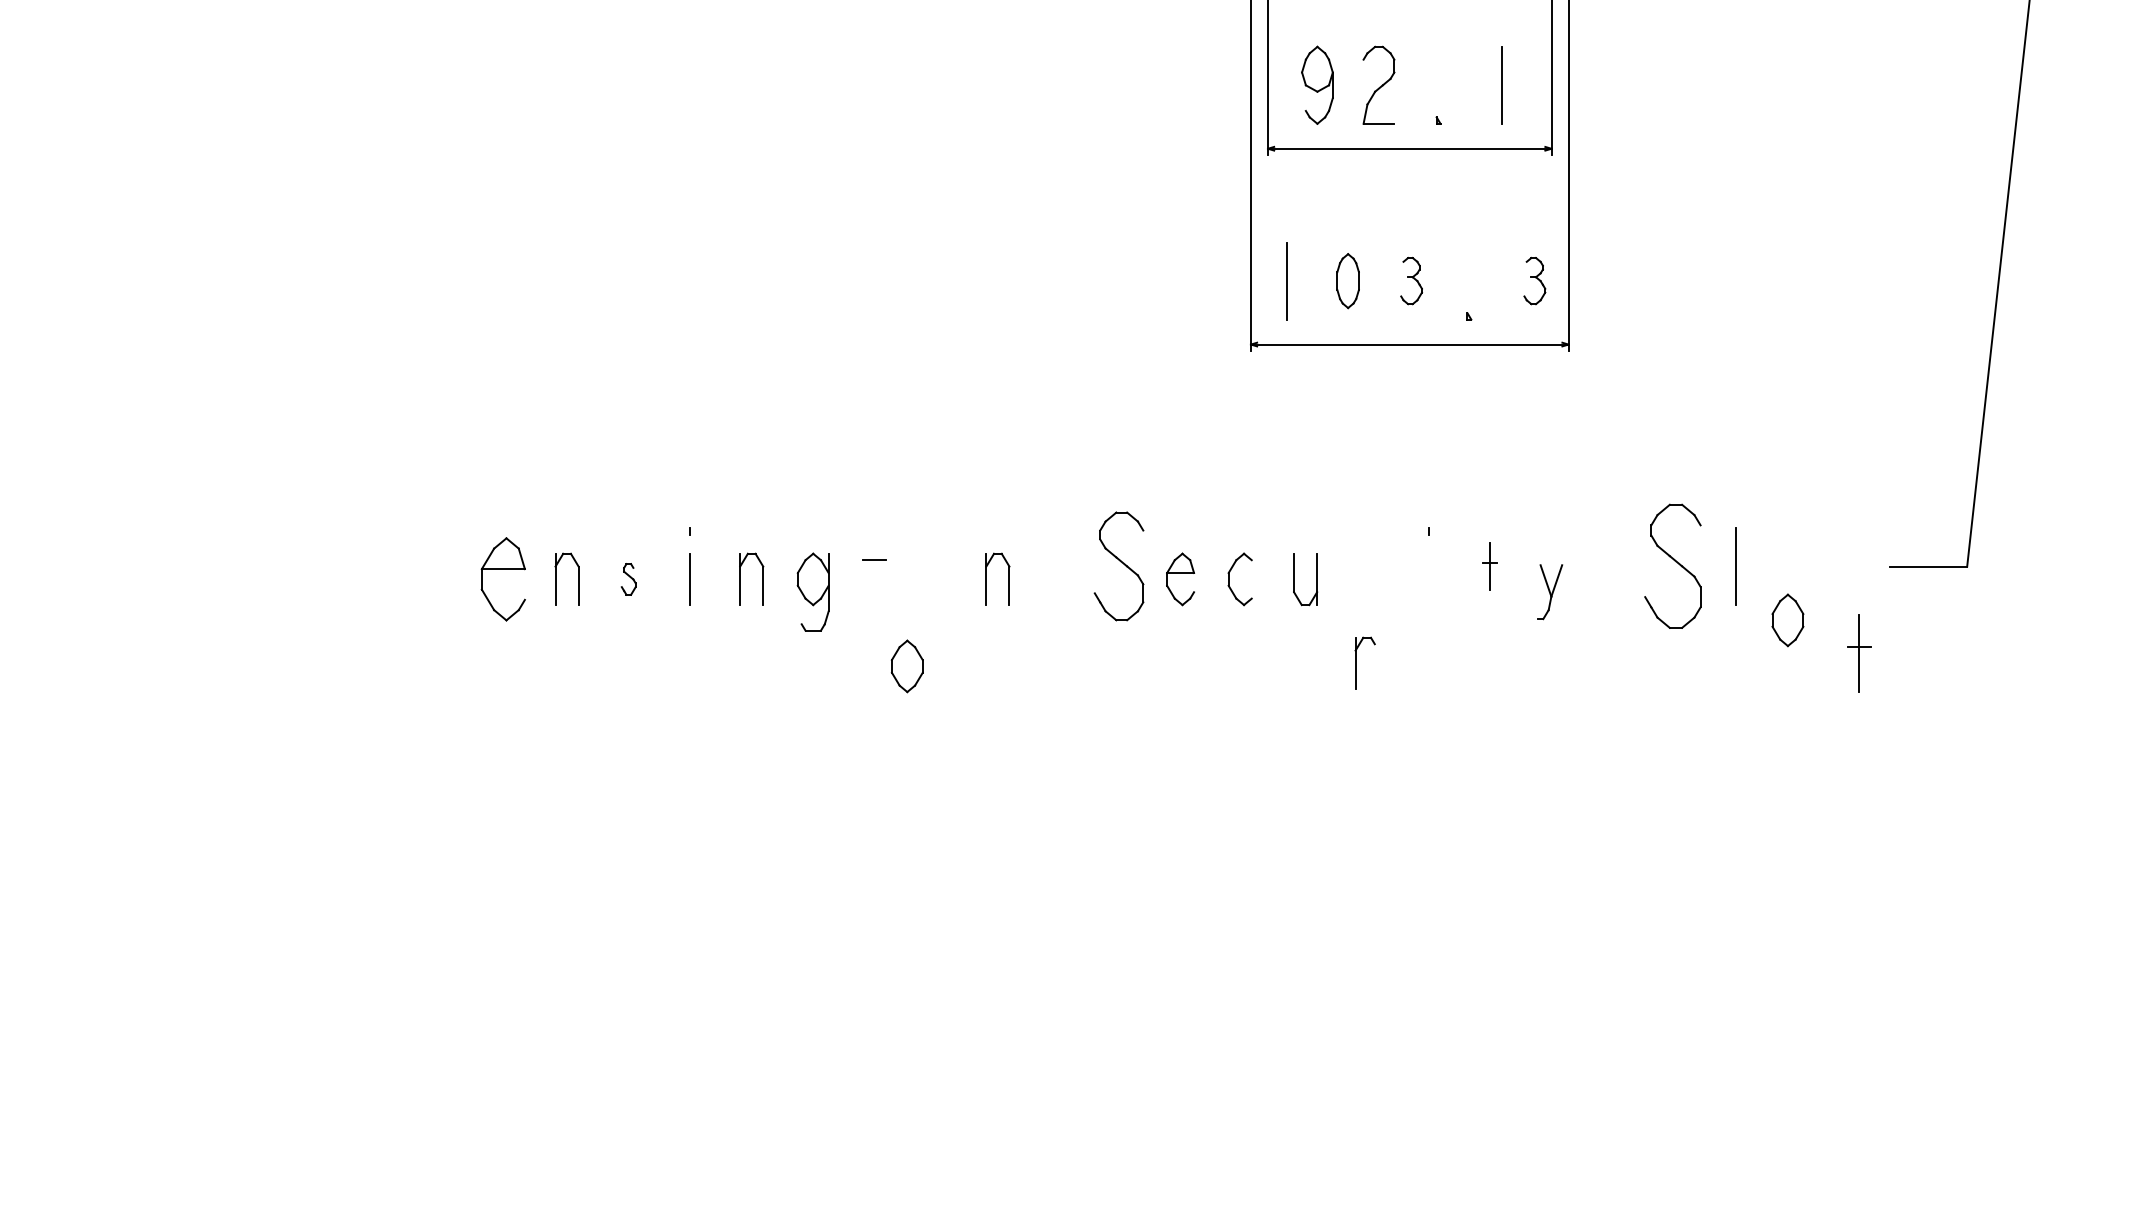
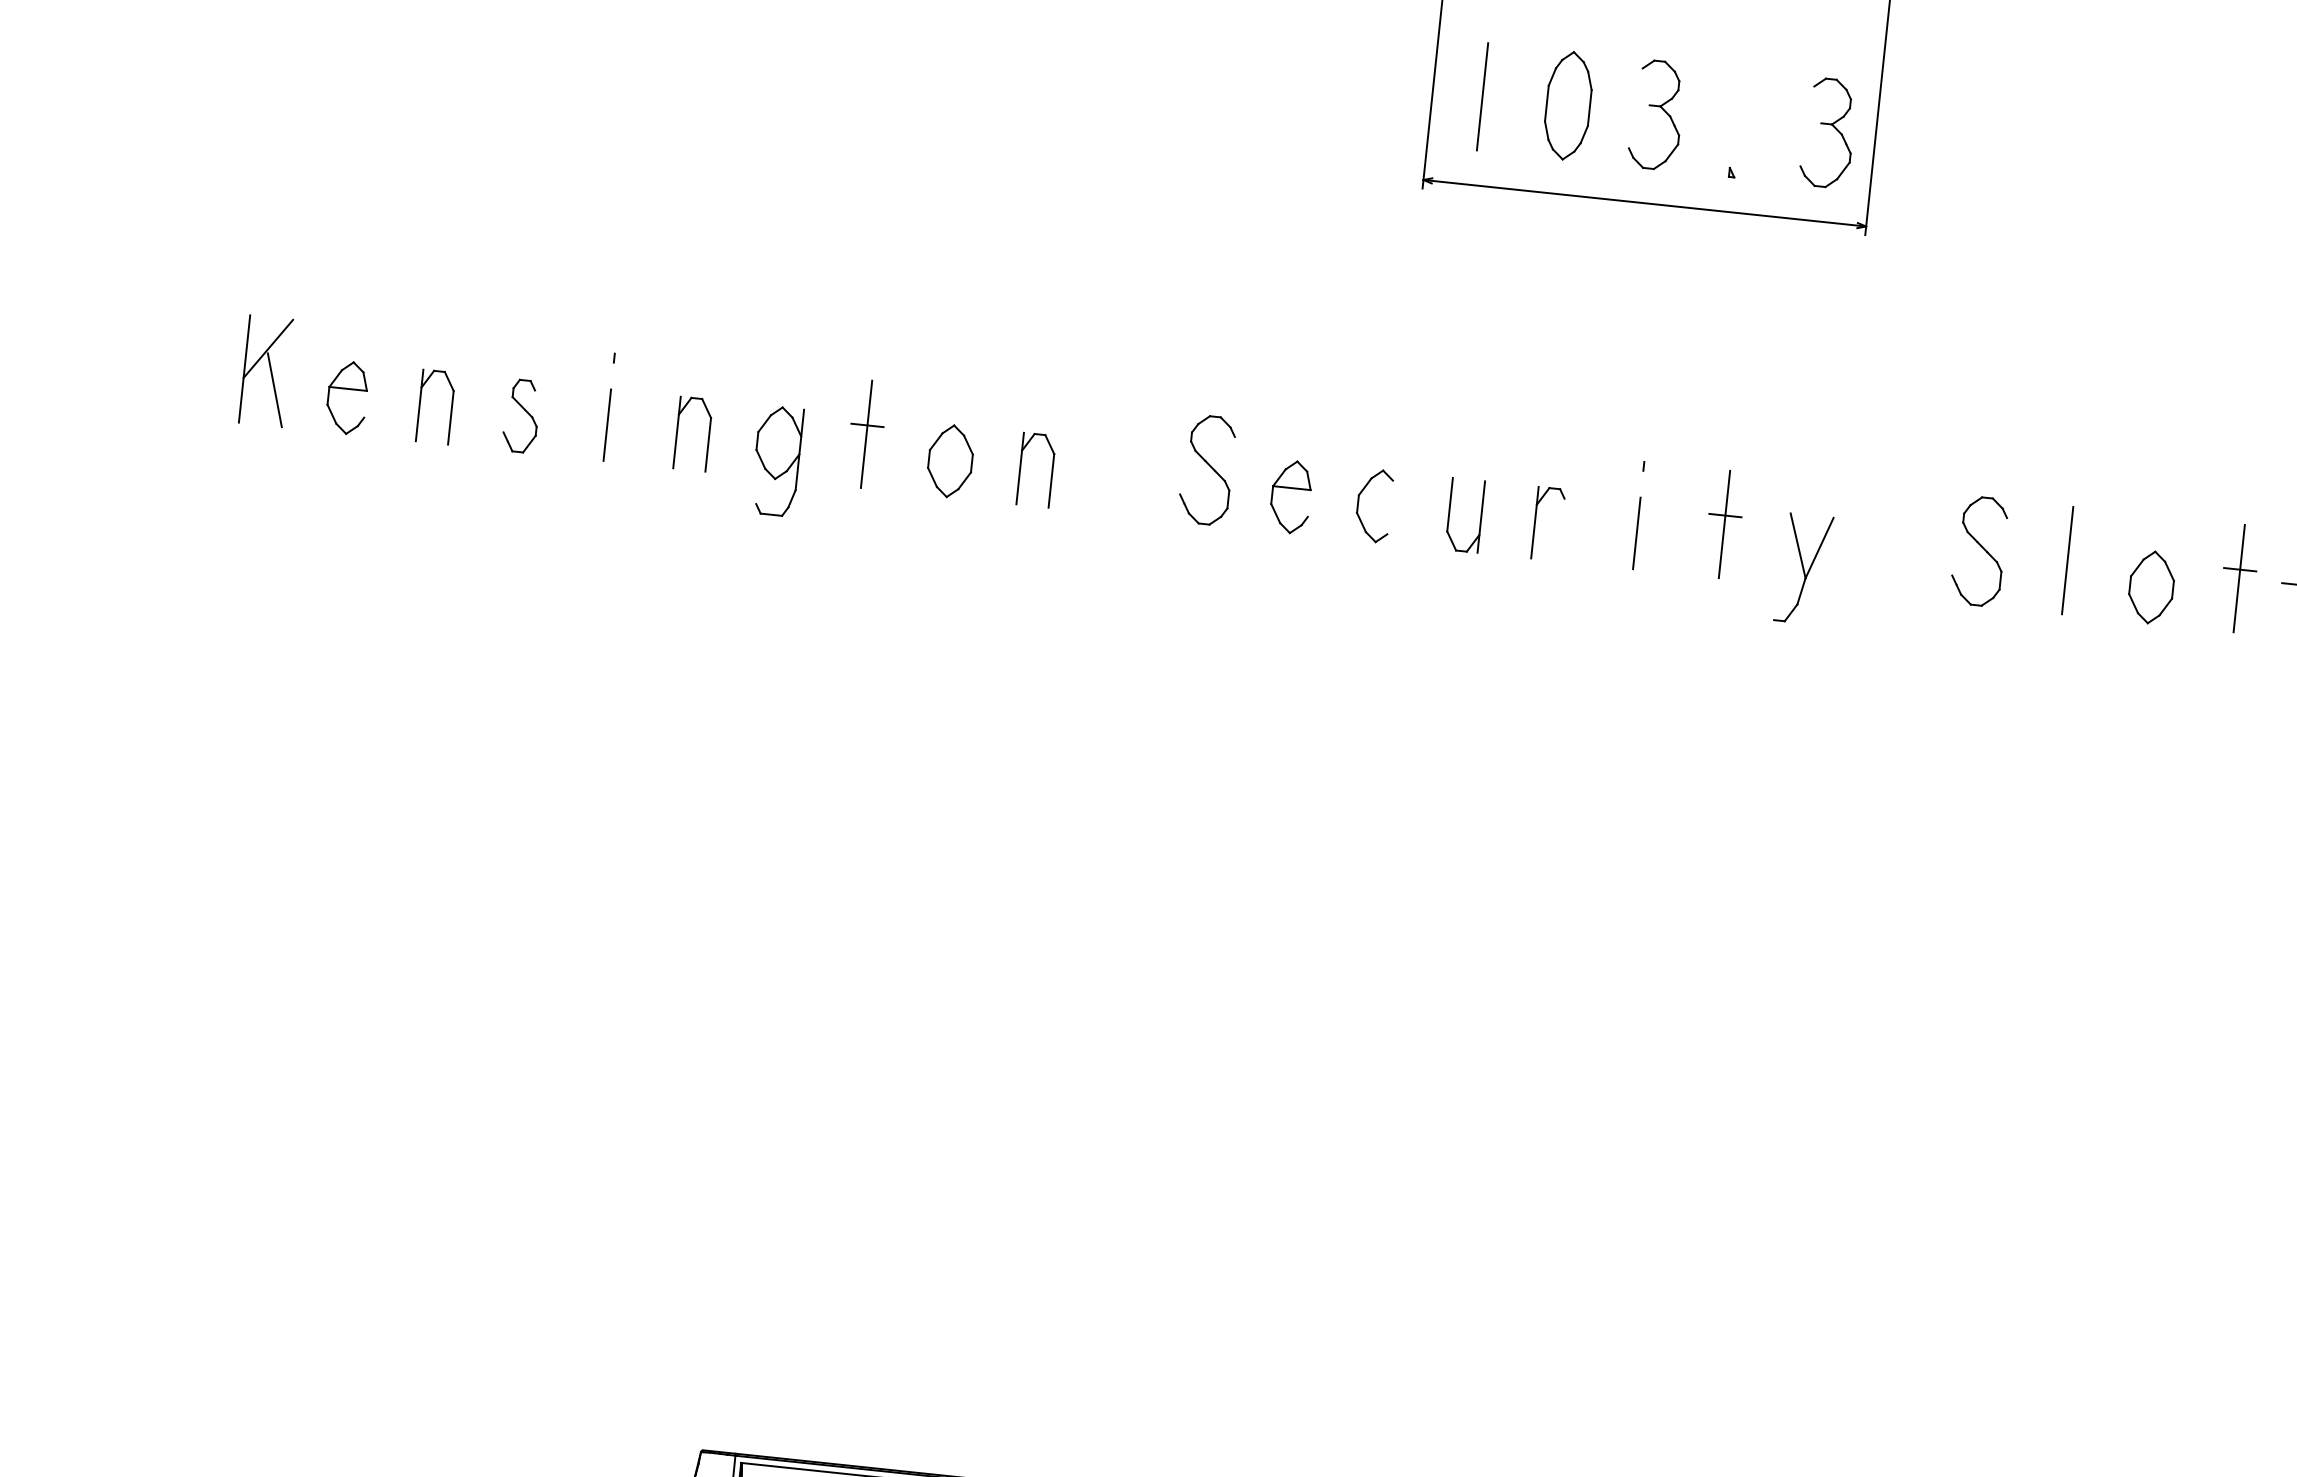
part: (1347, 280) -> (1567, 104), size x1.43
part: (1411, 280) -> (1656, 114), size x1.67
part: (1534, 280) -> (1828, 132), size x1.67
part: (443, 566) -> (265, 371), added
line: (874, 566) -> (866, 434), added
part: (1118, 566) -> (1206, 469), size x0.71
part: (1490, 566) -> (1724, 524), size x1.67
part: (1672, 566) -> (1978, 551), size x0.62
part: (503, 579) -> (347, 397), size x0.62
part: (628, 579) -> (521, 416), size x1.67
line: (1428, 579) -> (1636, 533), added
part: (1550, 591) -> (1804, 568), size x1.43
part: (1787, 620) -> (2150, 587), moved
part: (1859, 653) -> (2239, 578), moved
part: (1356, 662) -> (1536, 521), moved
part: (906, 666) -> (949, 461), moved

